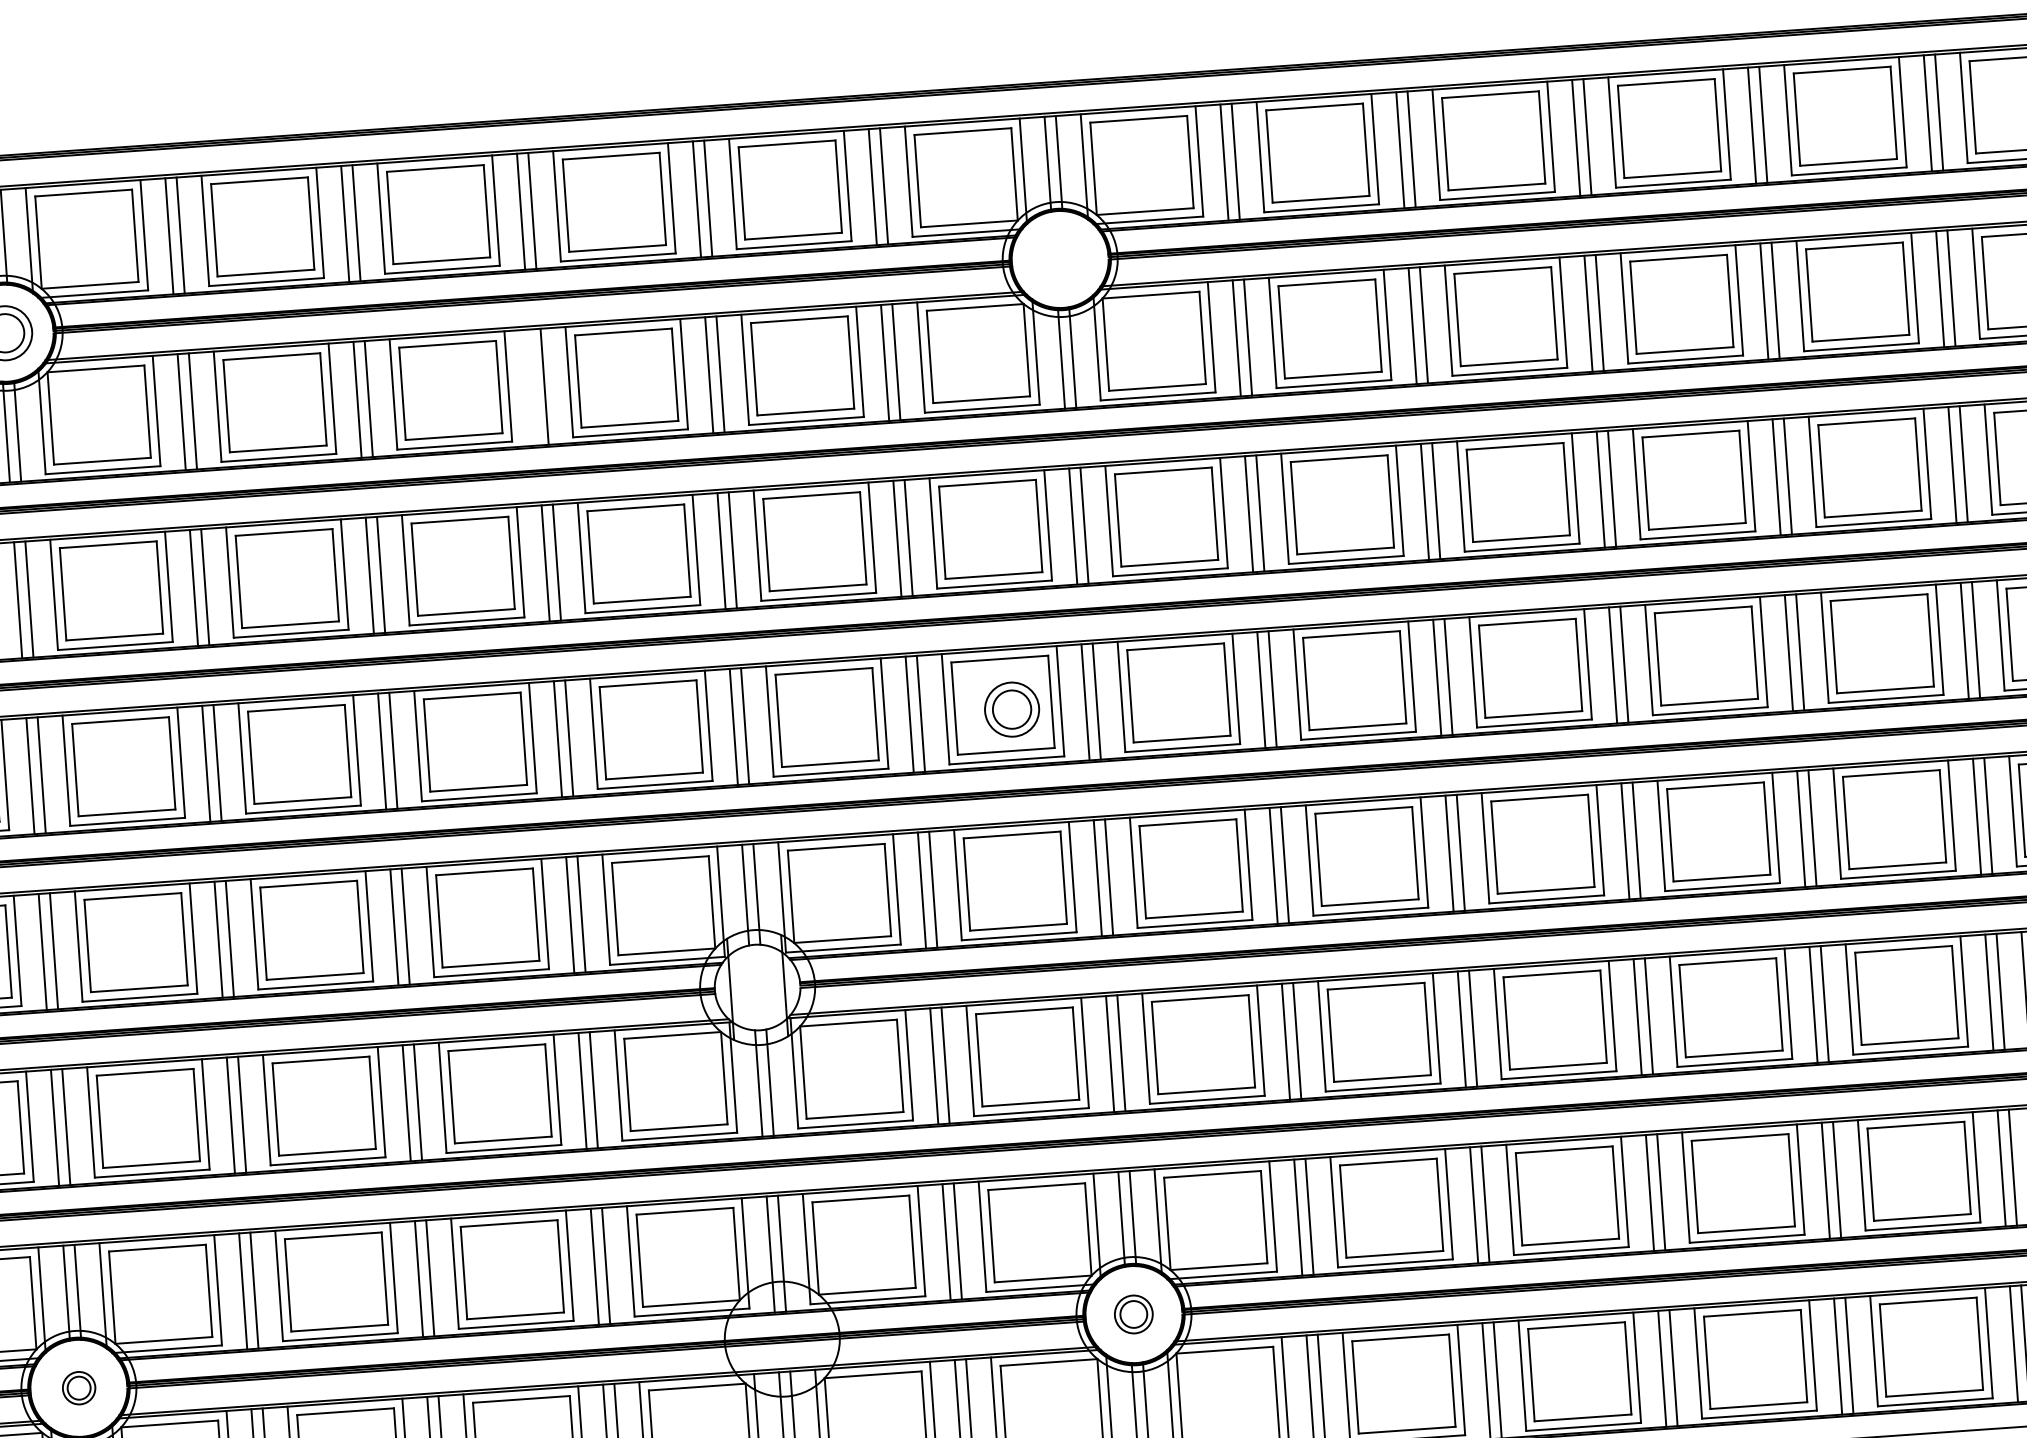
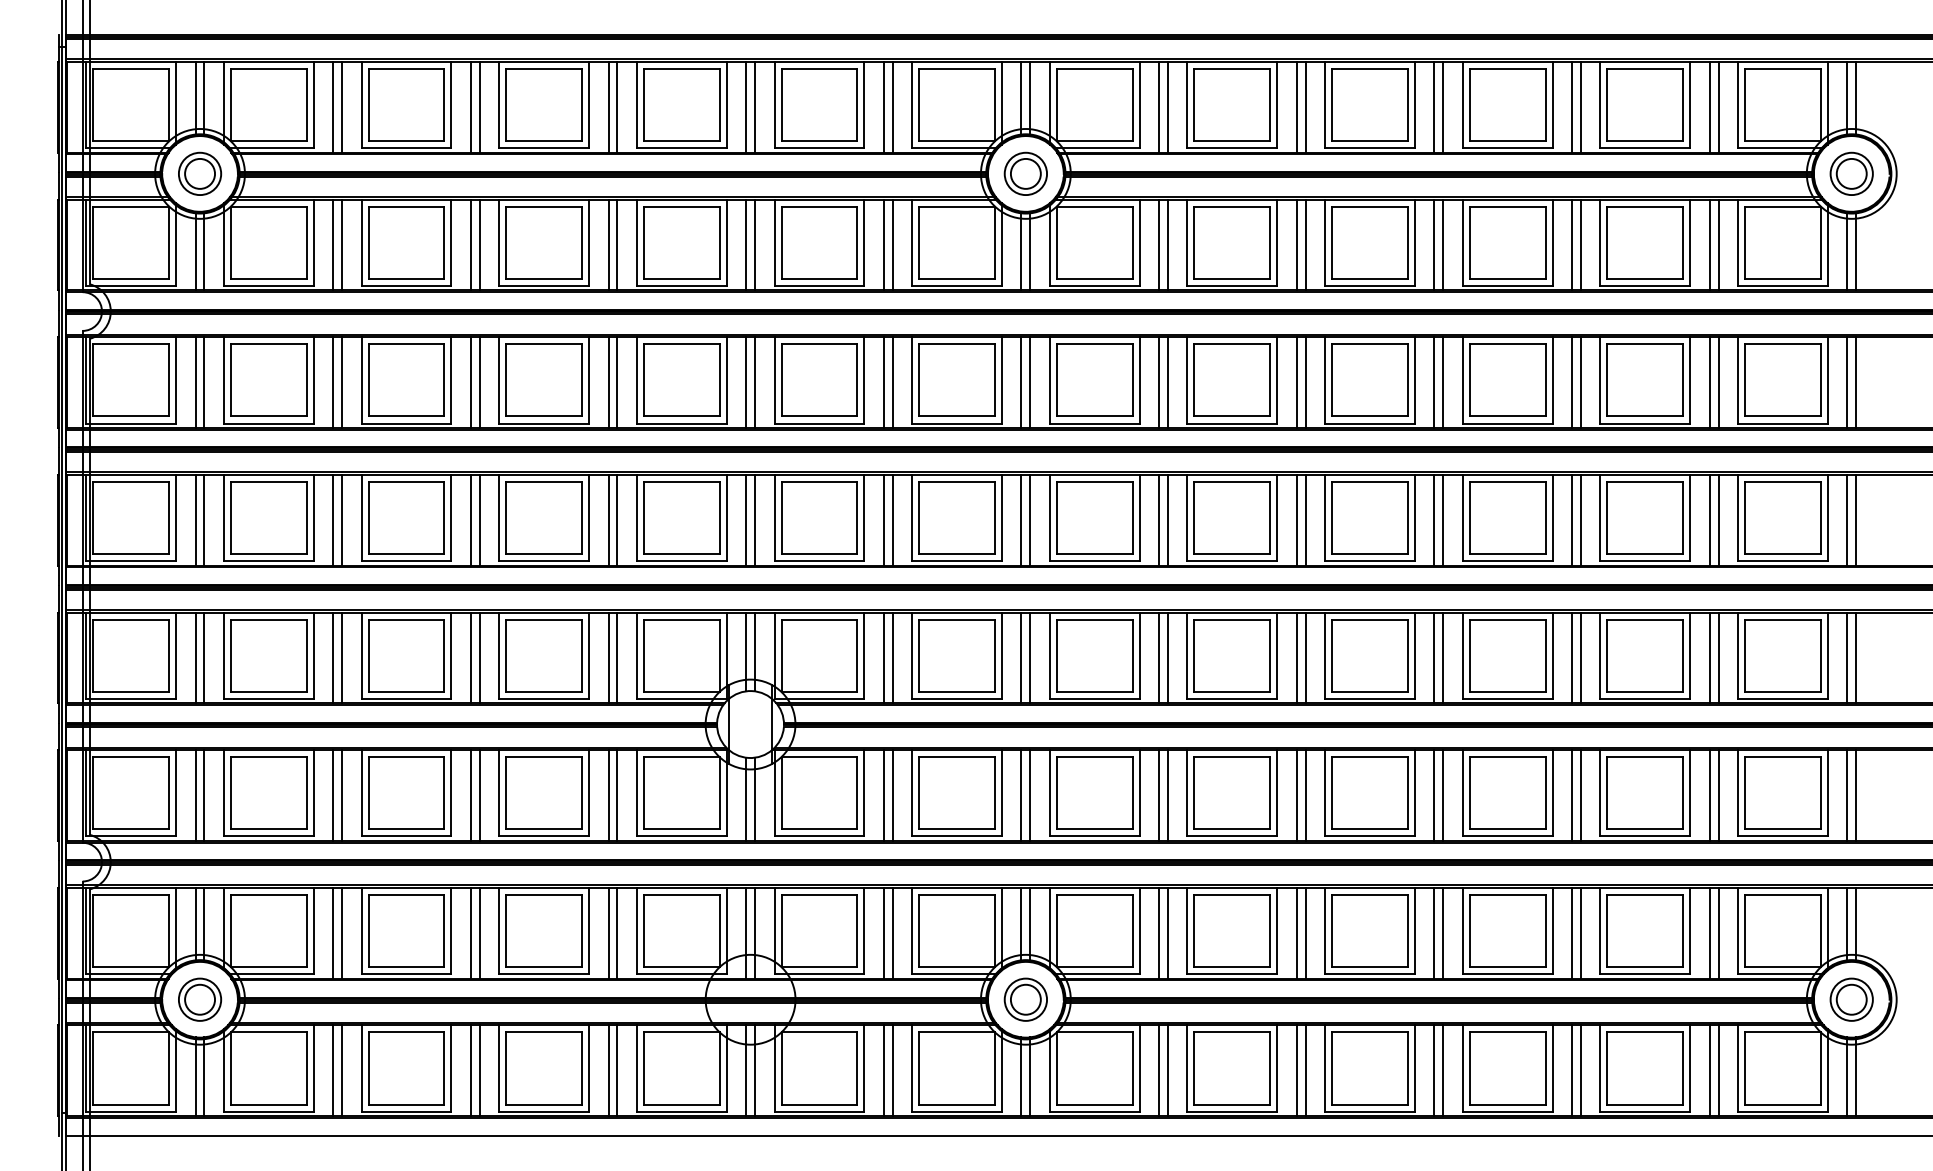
line: (533, 386) -> (608, 244), added
part: (1011, 709) -> (1025, 173), moved
part: (1133, 1314) -> (1025, 999), size x1.43
part: (79, 1387) -> (200, 999), size x1.67

